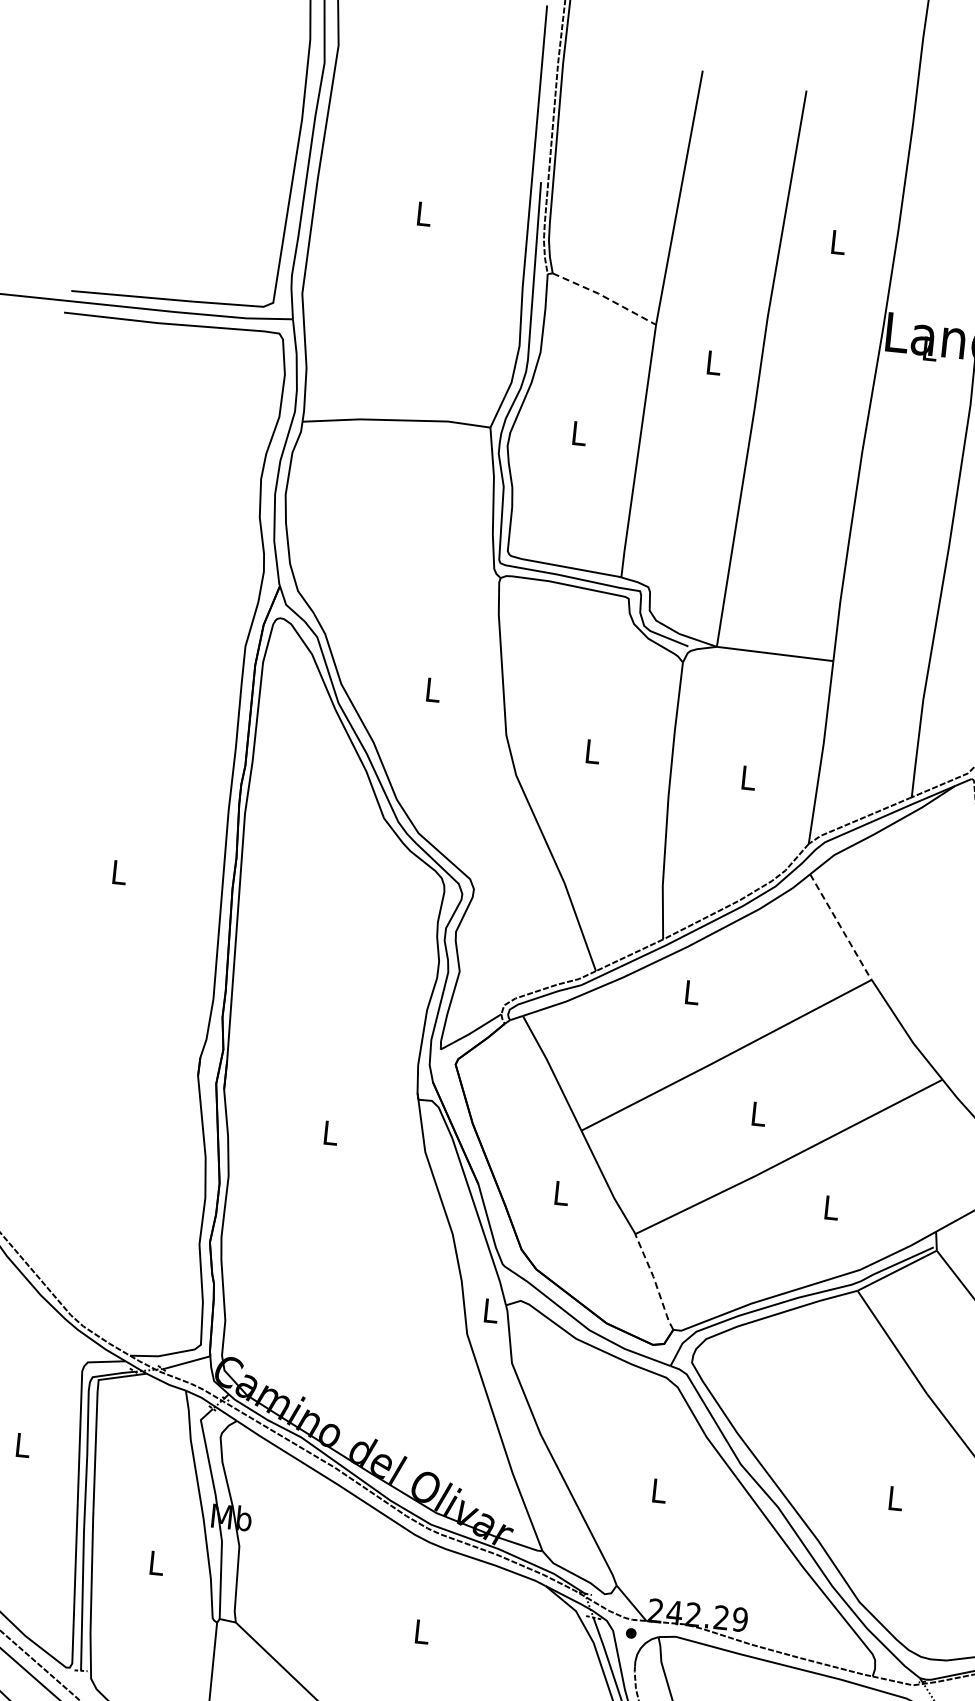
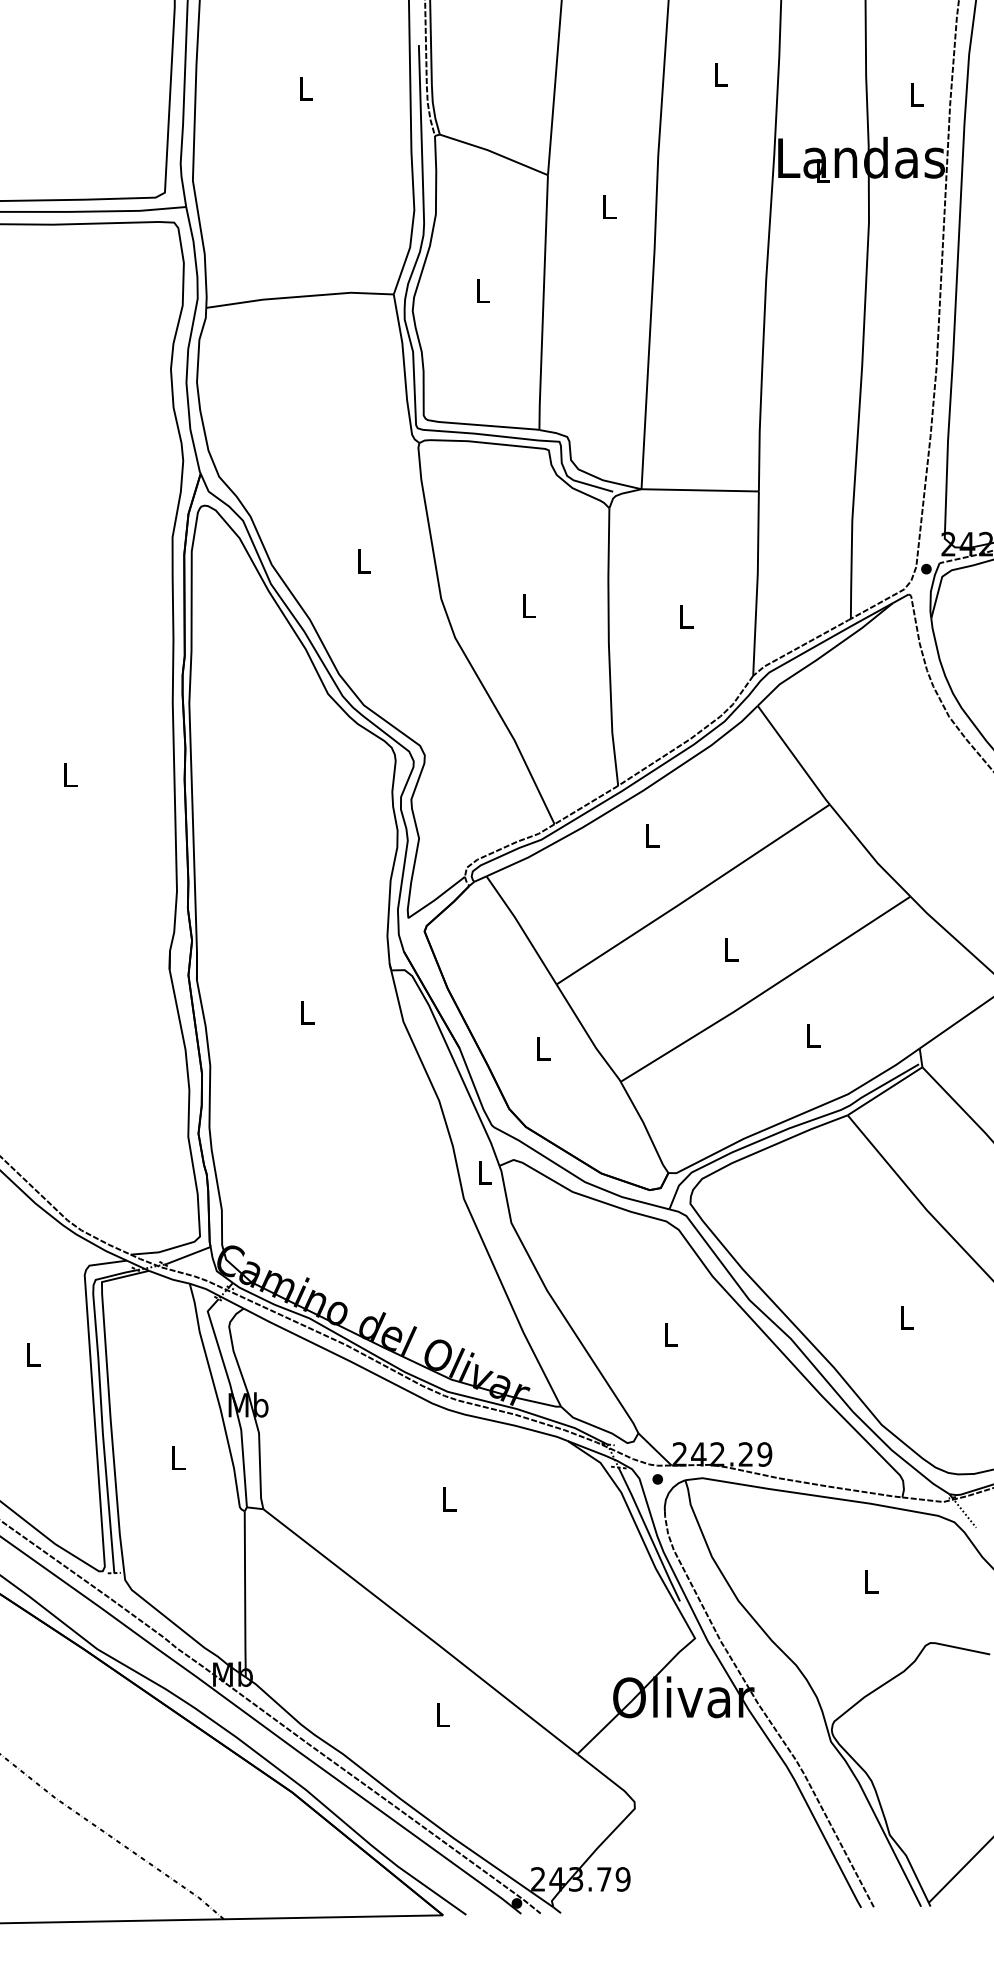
line: (605, 296) -> (494, 152), dashed -> solid
line: (841, 927) -> (794, 755), dashed -> solid
line: (655, 1281) -> (645, 1126), dashed -> solid

